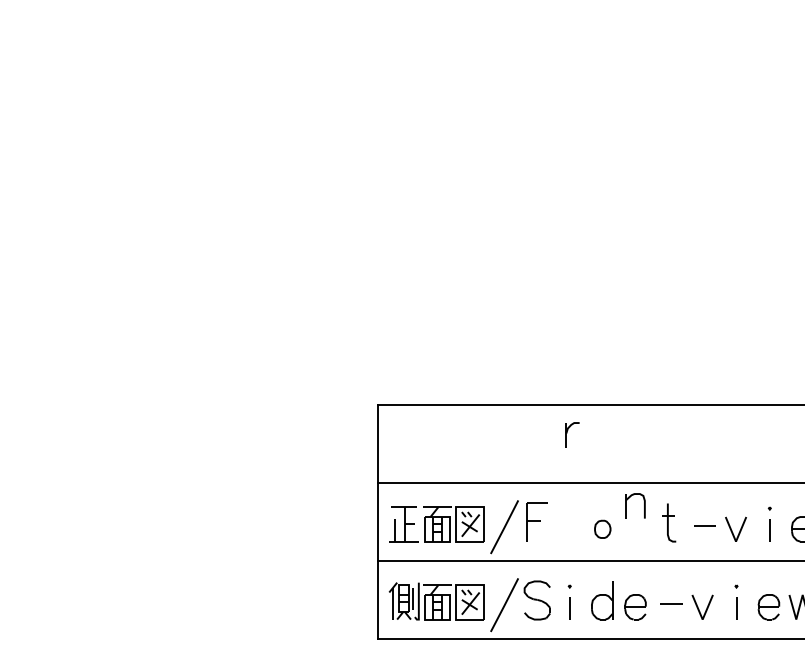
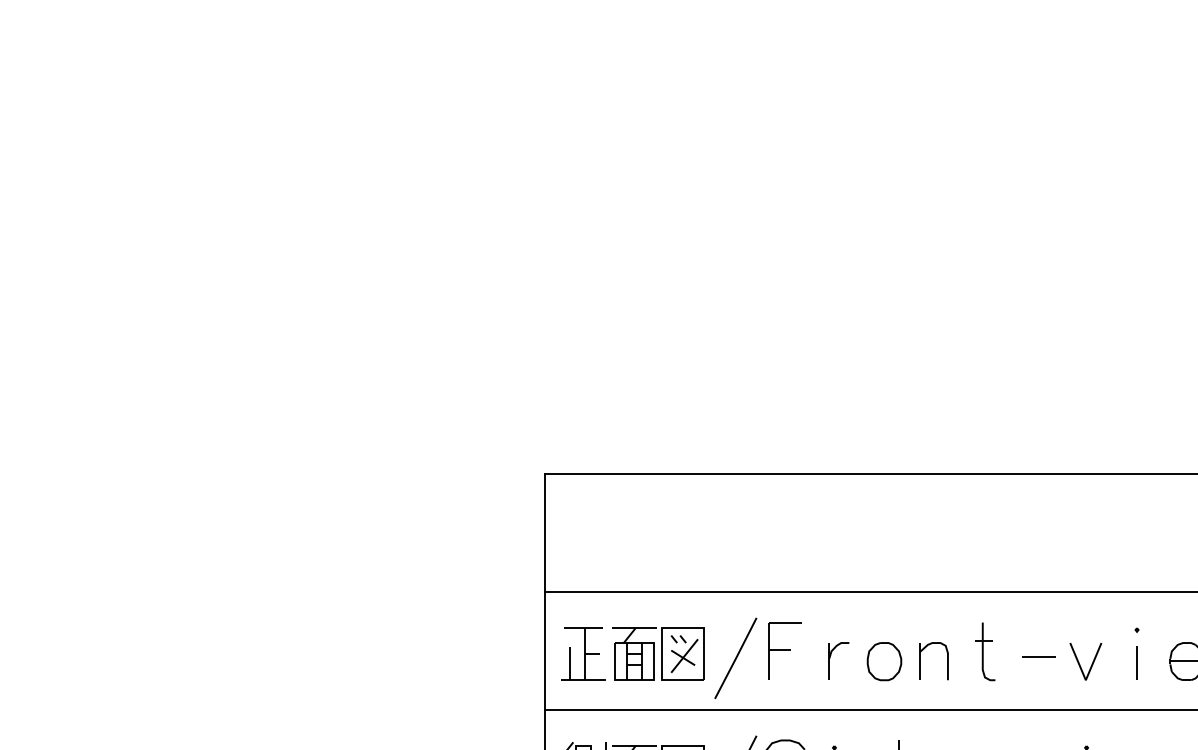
part: (572, 434) -> (838, 660), moved
part: (626, 505) -> (920, 660), moved
part: (602, 529) -> (883, 661), size x1.43

